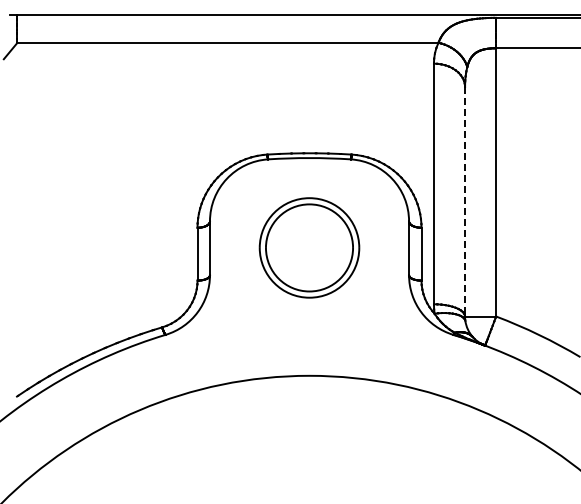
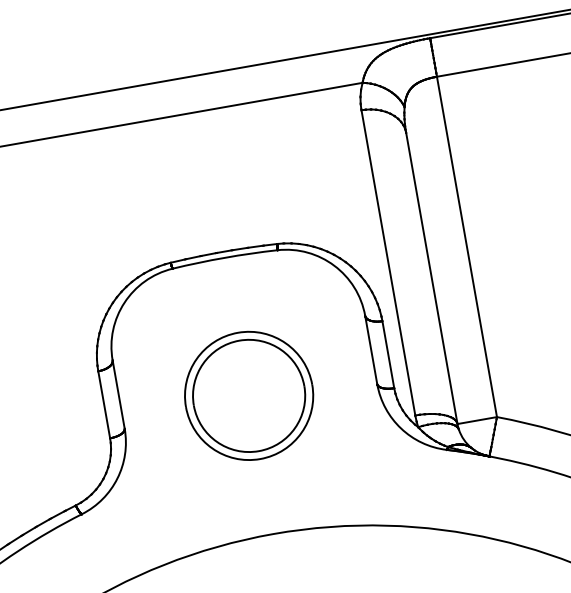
line: (465, 201) -> (432, 278), dashed -> solid
part: (309, 247) -> (248, 395), moved

